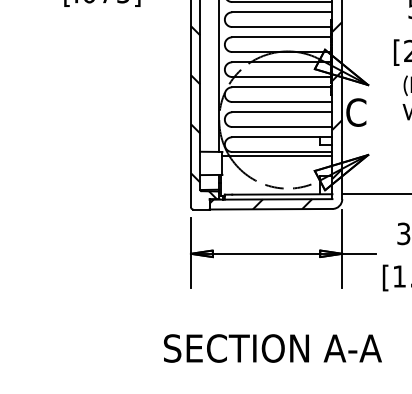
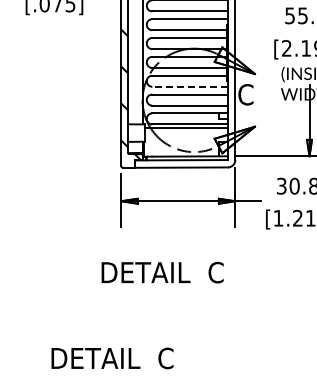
line: (282, 101) -> (190, 86), solid -> dashed
hatch: (276, 114) -> (185, 96), removed
text: (272, 348) -> (182, 272), SECTION A-A -> DETAIL  C

